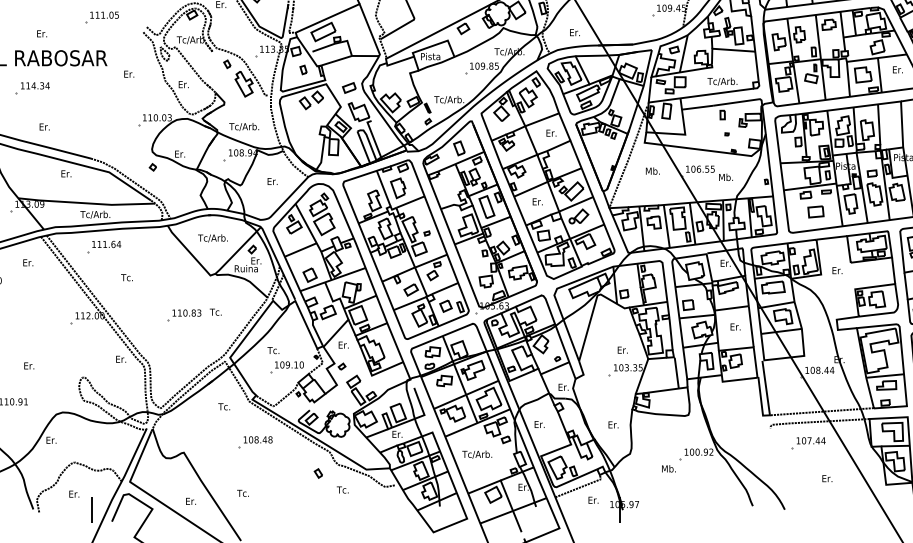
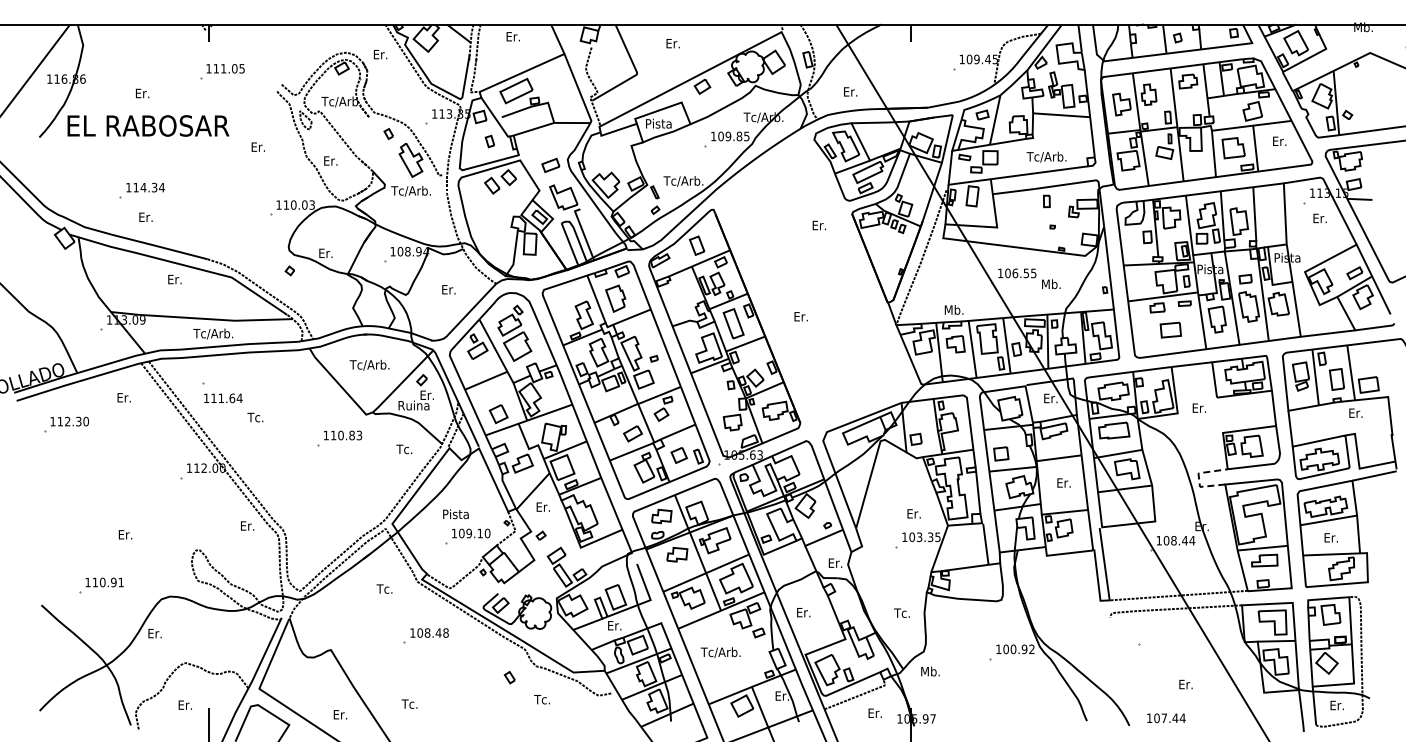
part: (32, 88) -> (141, 190), moved
text: (243, 126) -> (410, 190), moved
text: (652, 170) -> (953, 309), moved
part: (547, 175) -> (814, 281), removed
text: (106, 244) -> (223, 398), moved
text: (215, 312) -> (404, 449), moved
part: (184, 315) -> (339, 438), moved
line: (837, 323) -> (1199, 478), solid -> dashed
text: (277, 350) -> (455, 514), Tc. -> Pista
text: (613, 424) -> (901, 612), Er. -> Tc.
text: (811, 440) -> (1166, 717), moved
text: (668, 468) -> (930, 671), moved

